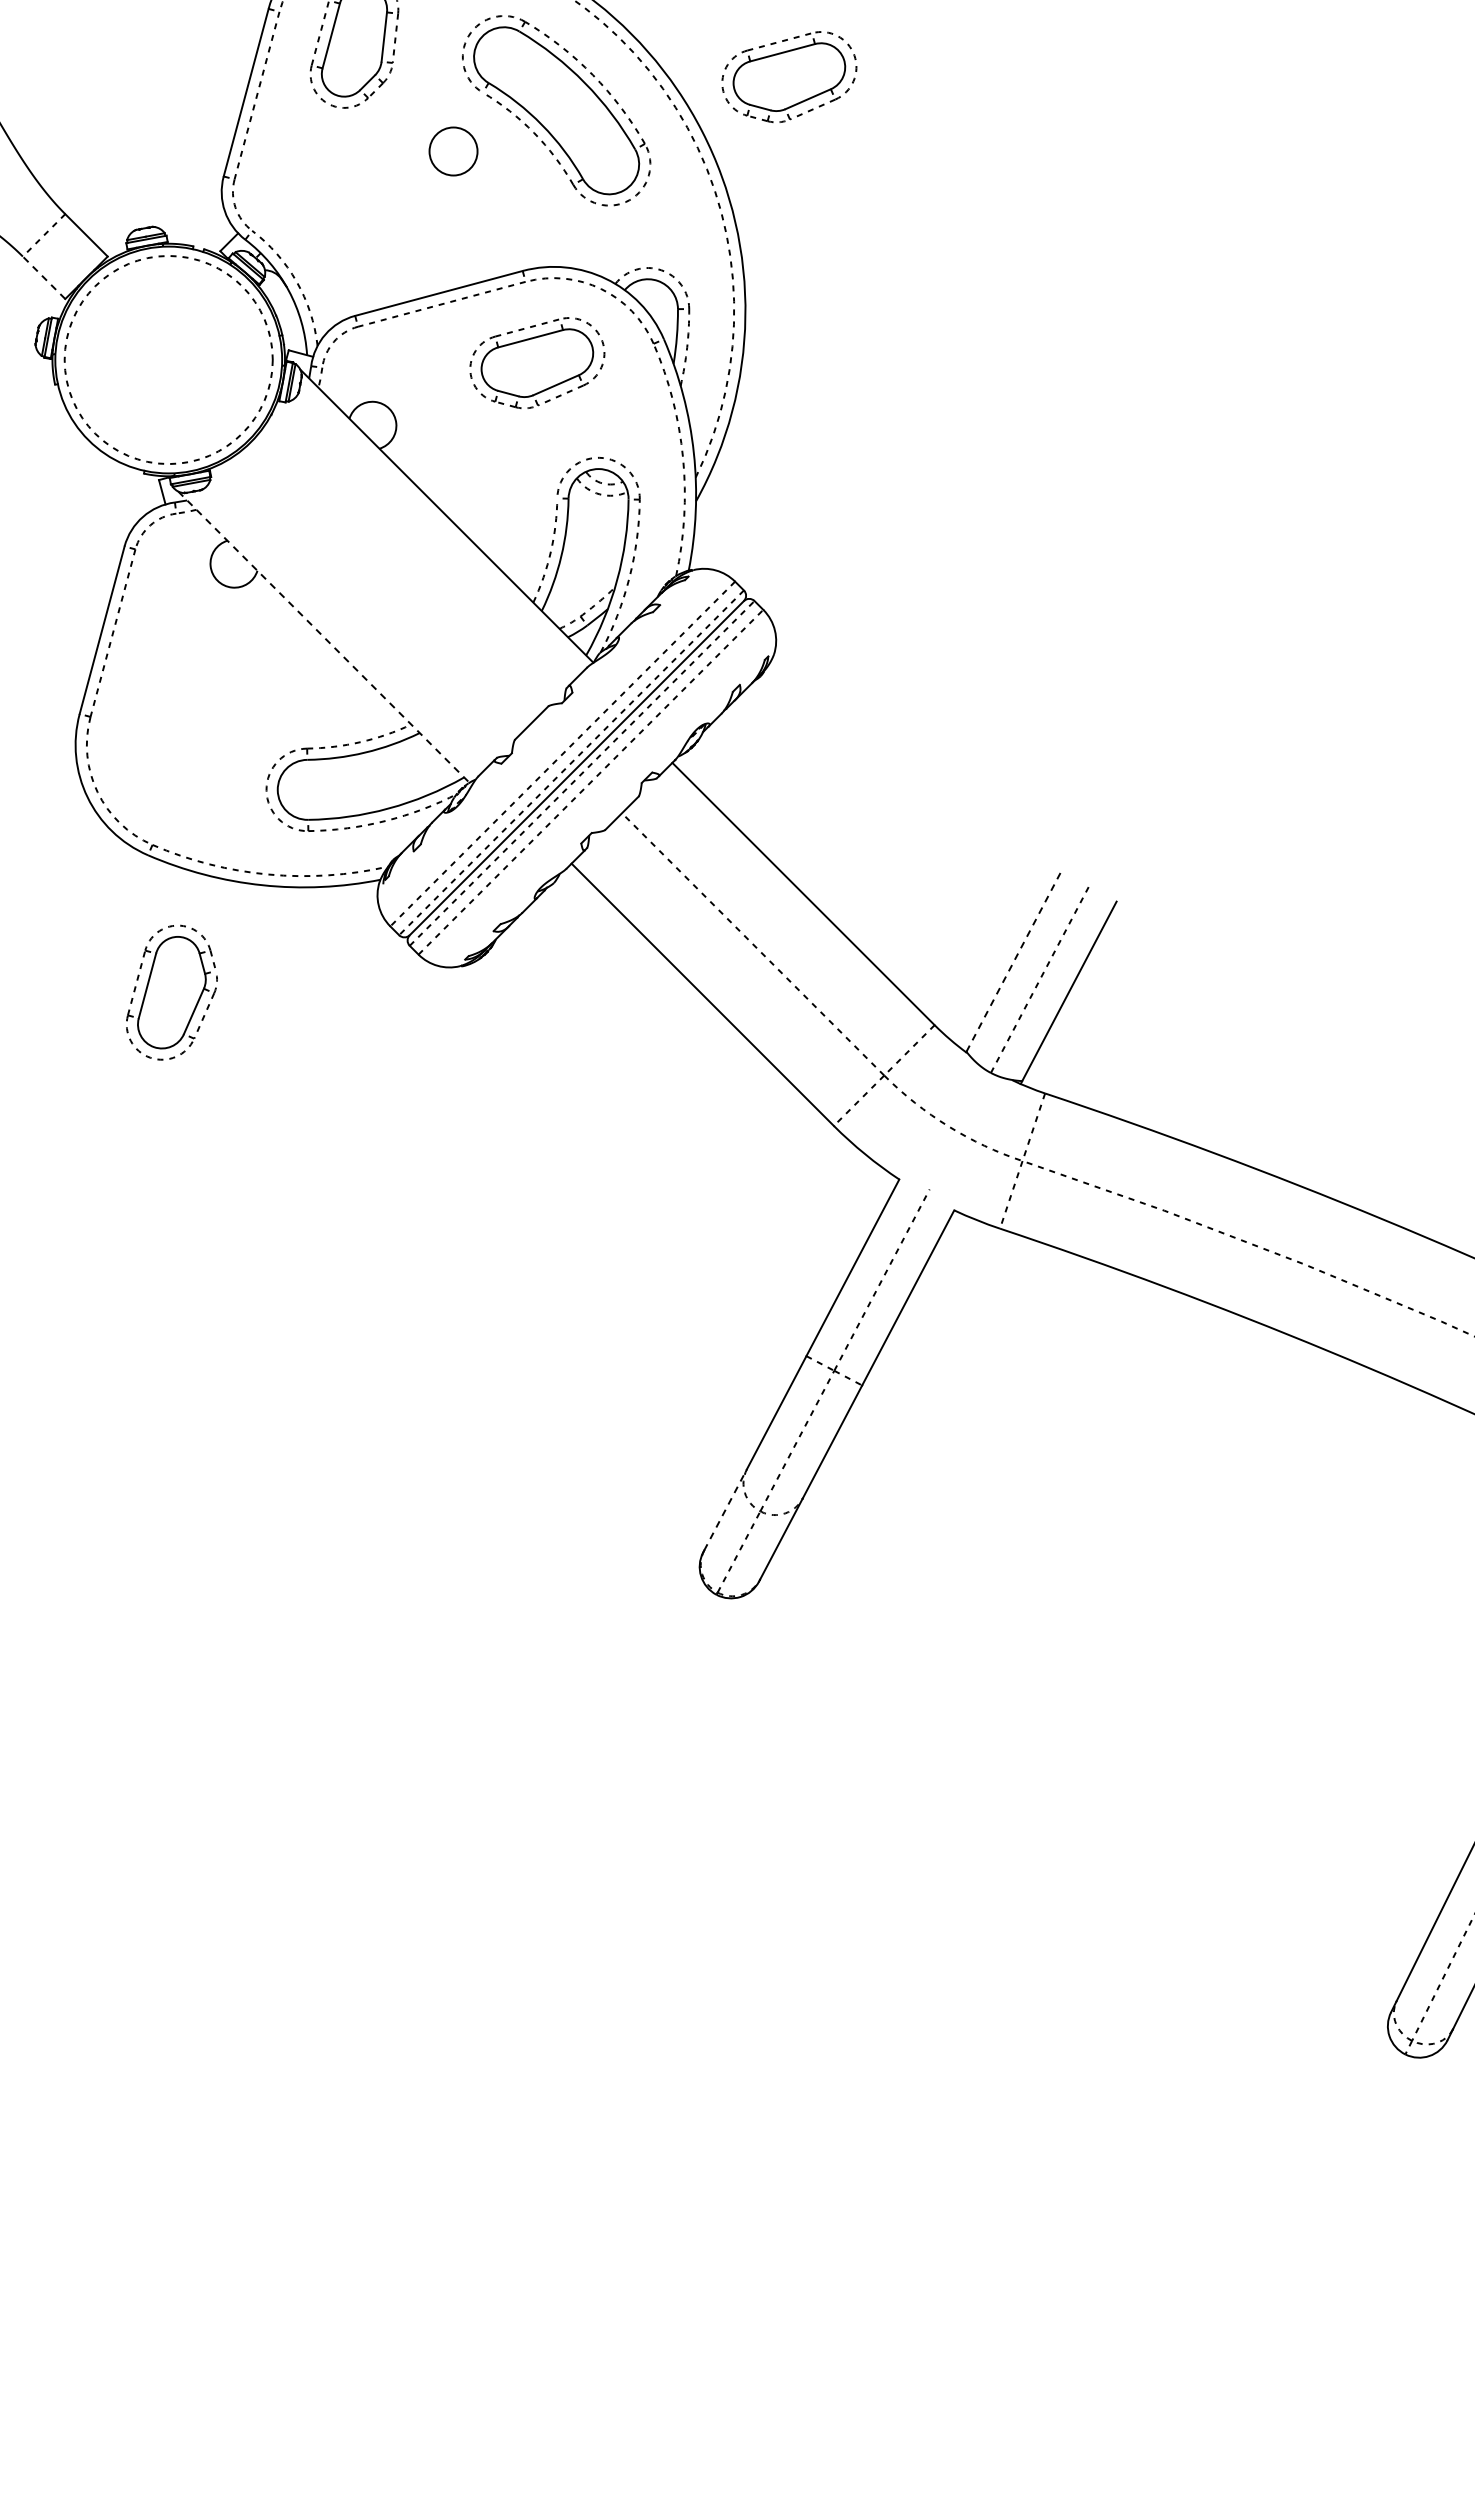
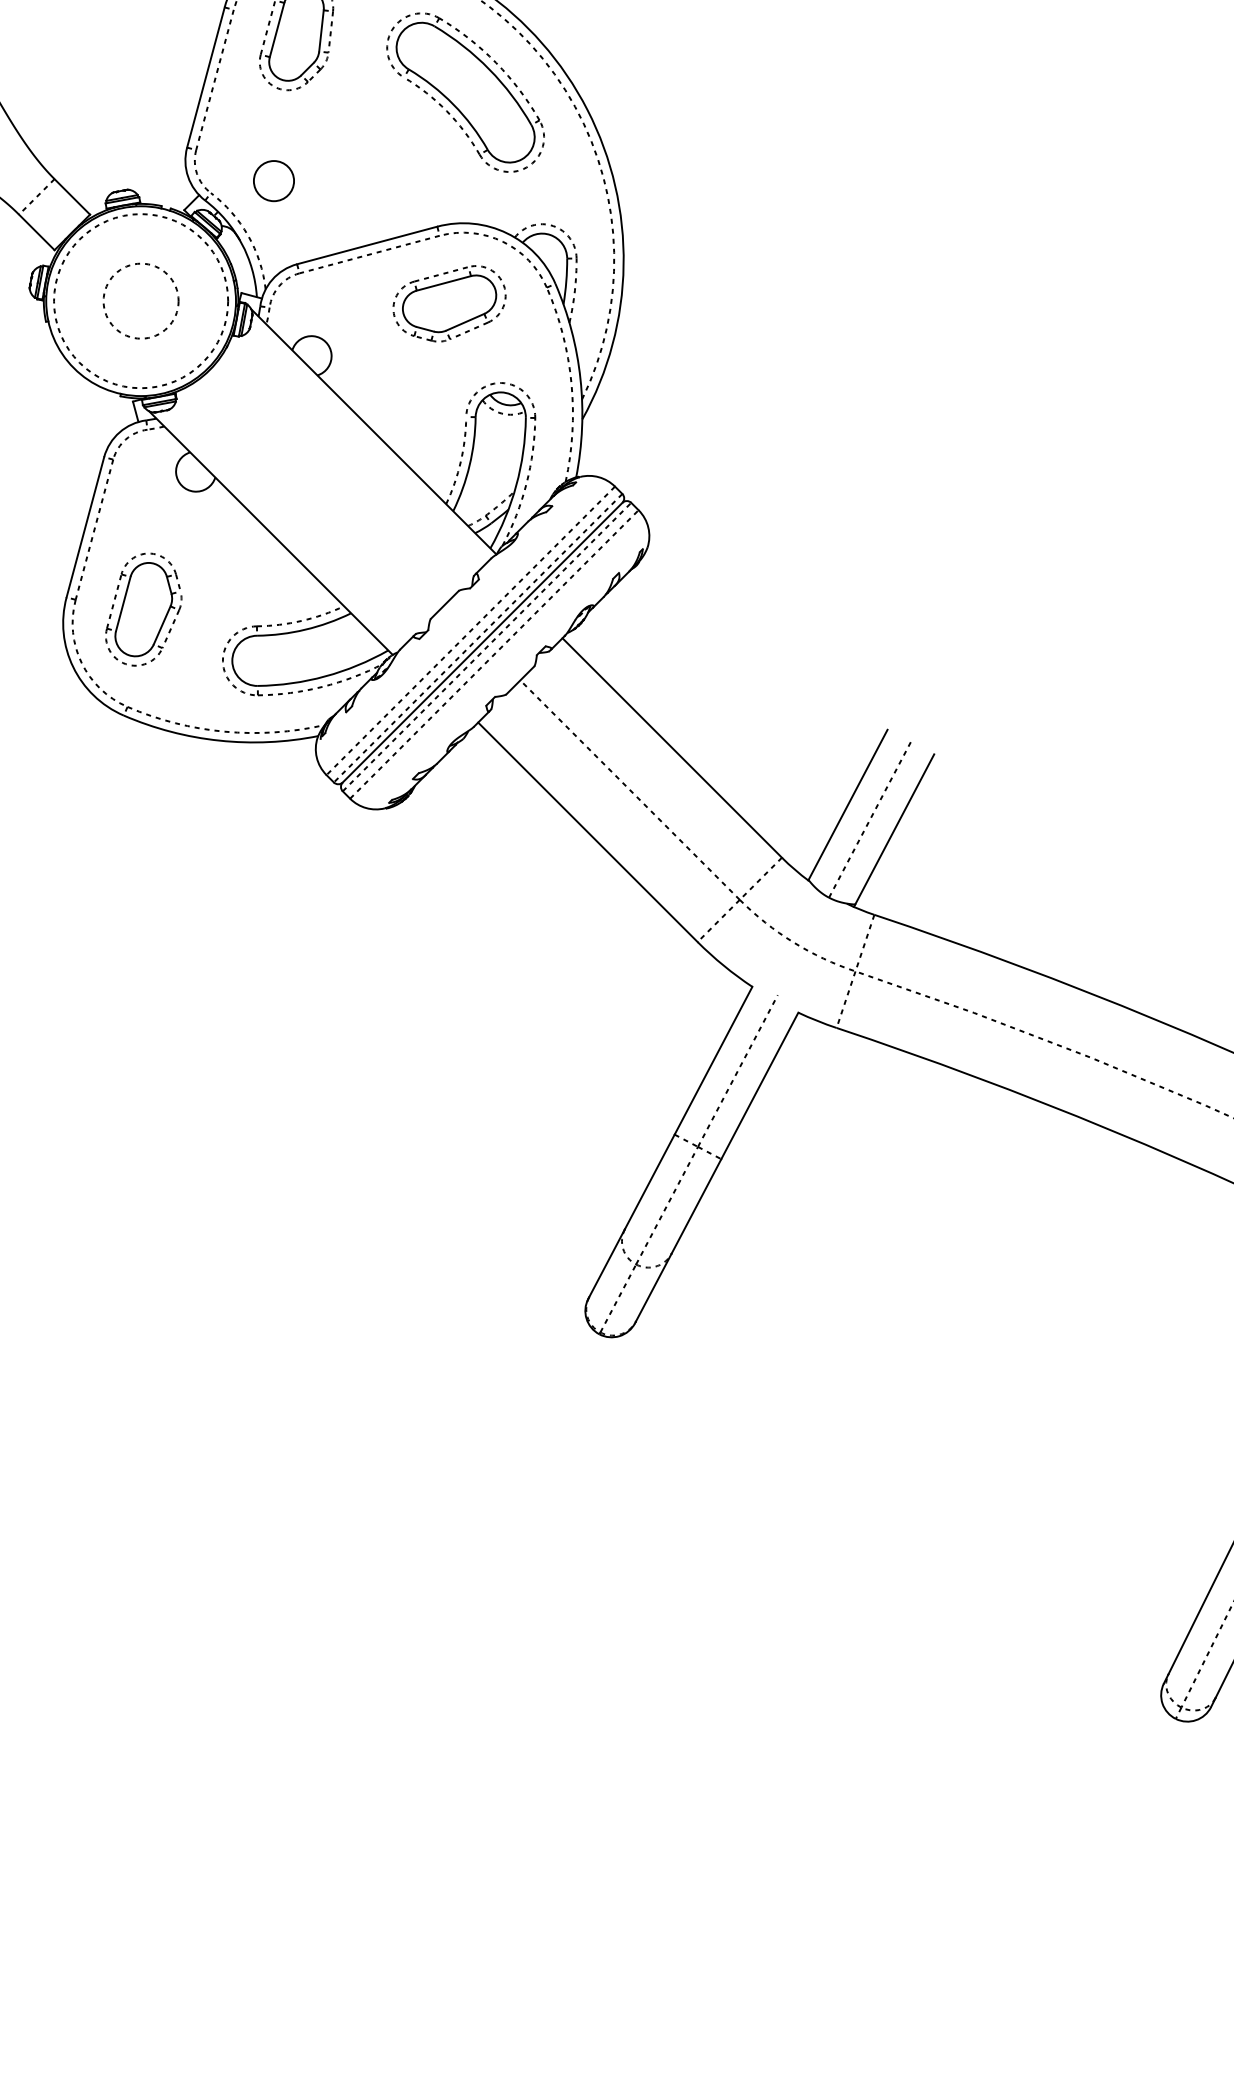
part: (789, 76) -> (660, 63), removed
circle: (453, 151) -> (273, 181), moved
line: (43, 277) -> (36, 232), dashed -> solid
circle: (168, 359) -> (140, 300), added
arc: (602, 483) -> (504, 404), dashed -> solid
line: (323, 637) -> (270, 533), dashed -> solid
line: (1013, 961) -> (847, 804), dashed -> solid
part: (171, 992) -> (143, 609), moved
line: (725, 1509) -> (606, 1262), dashed -> solid

